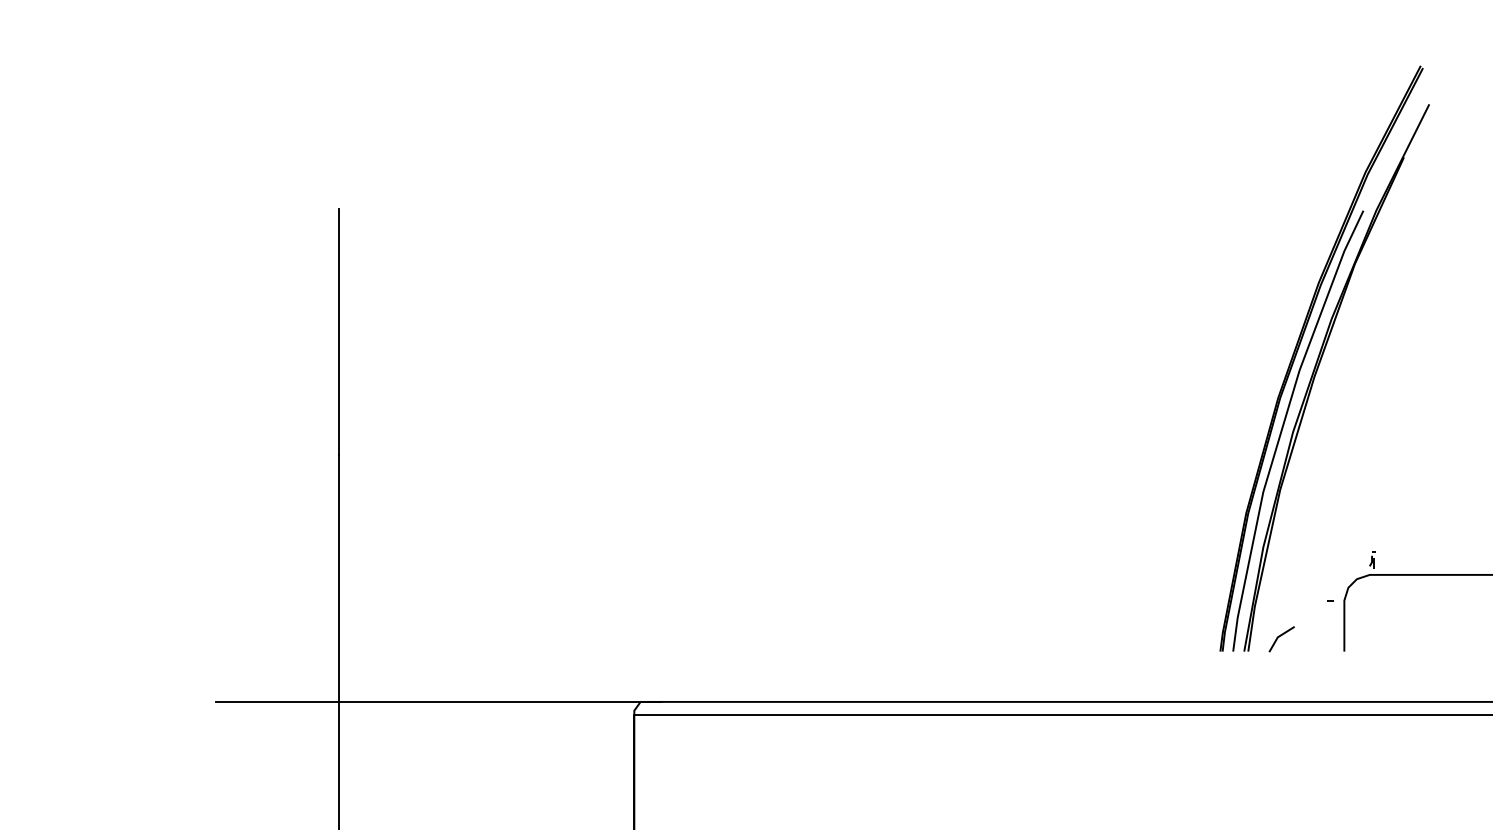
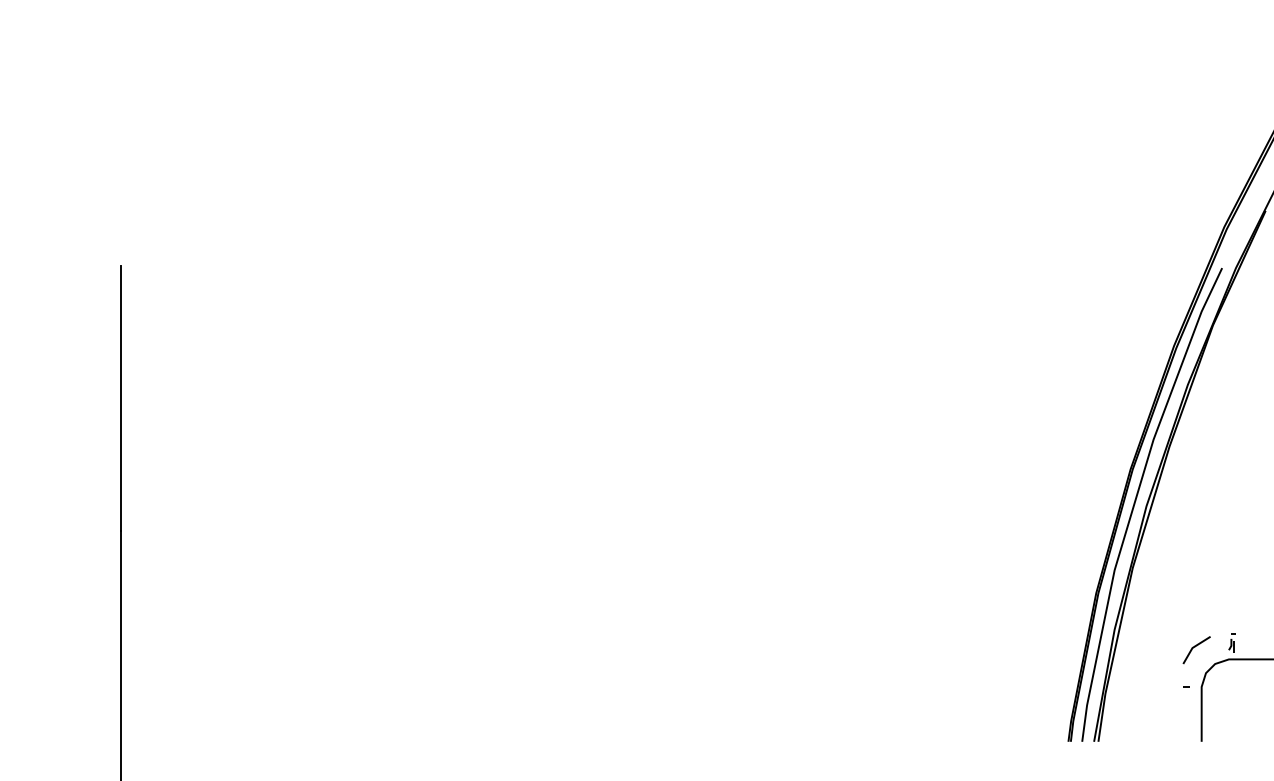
line: (1279, 637) -> (1194, 648), moved

